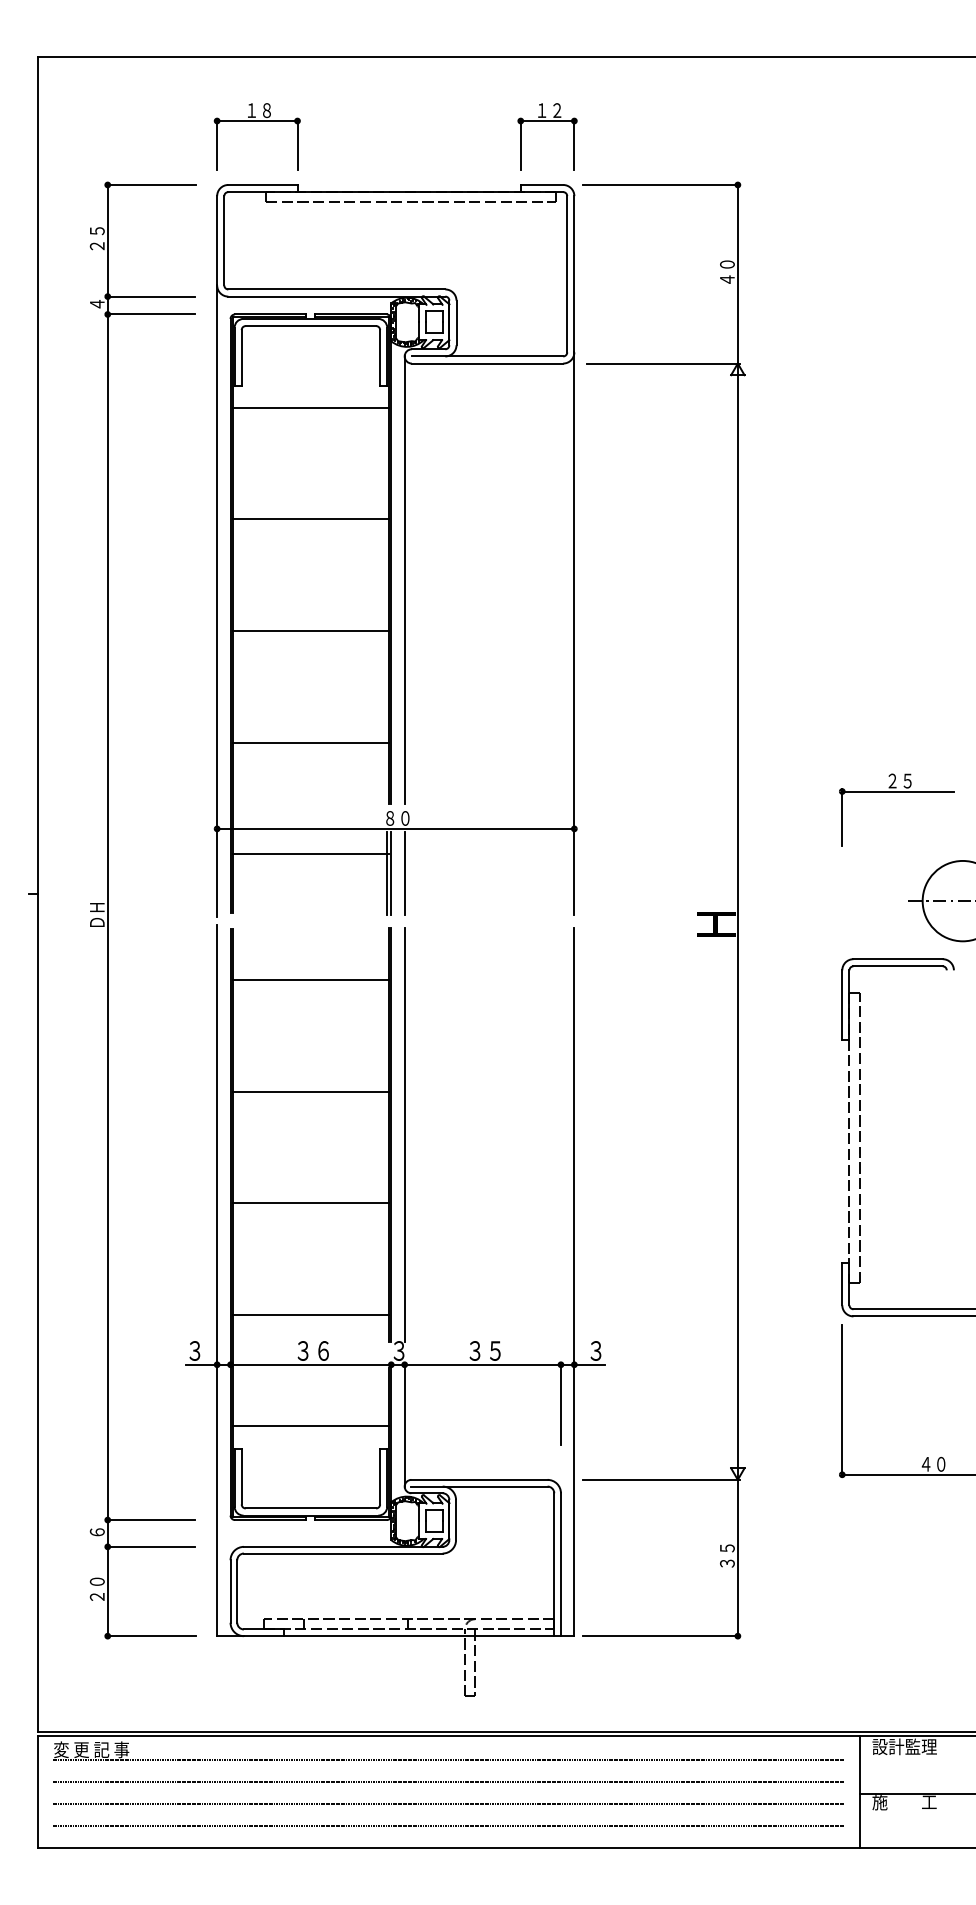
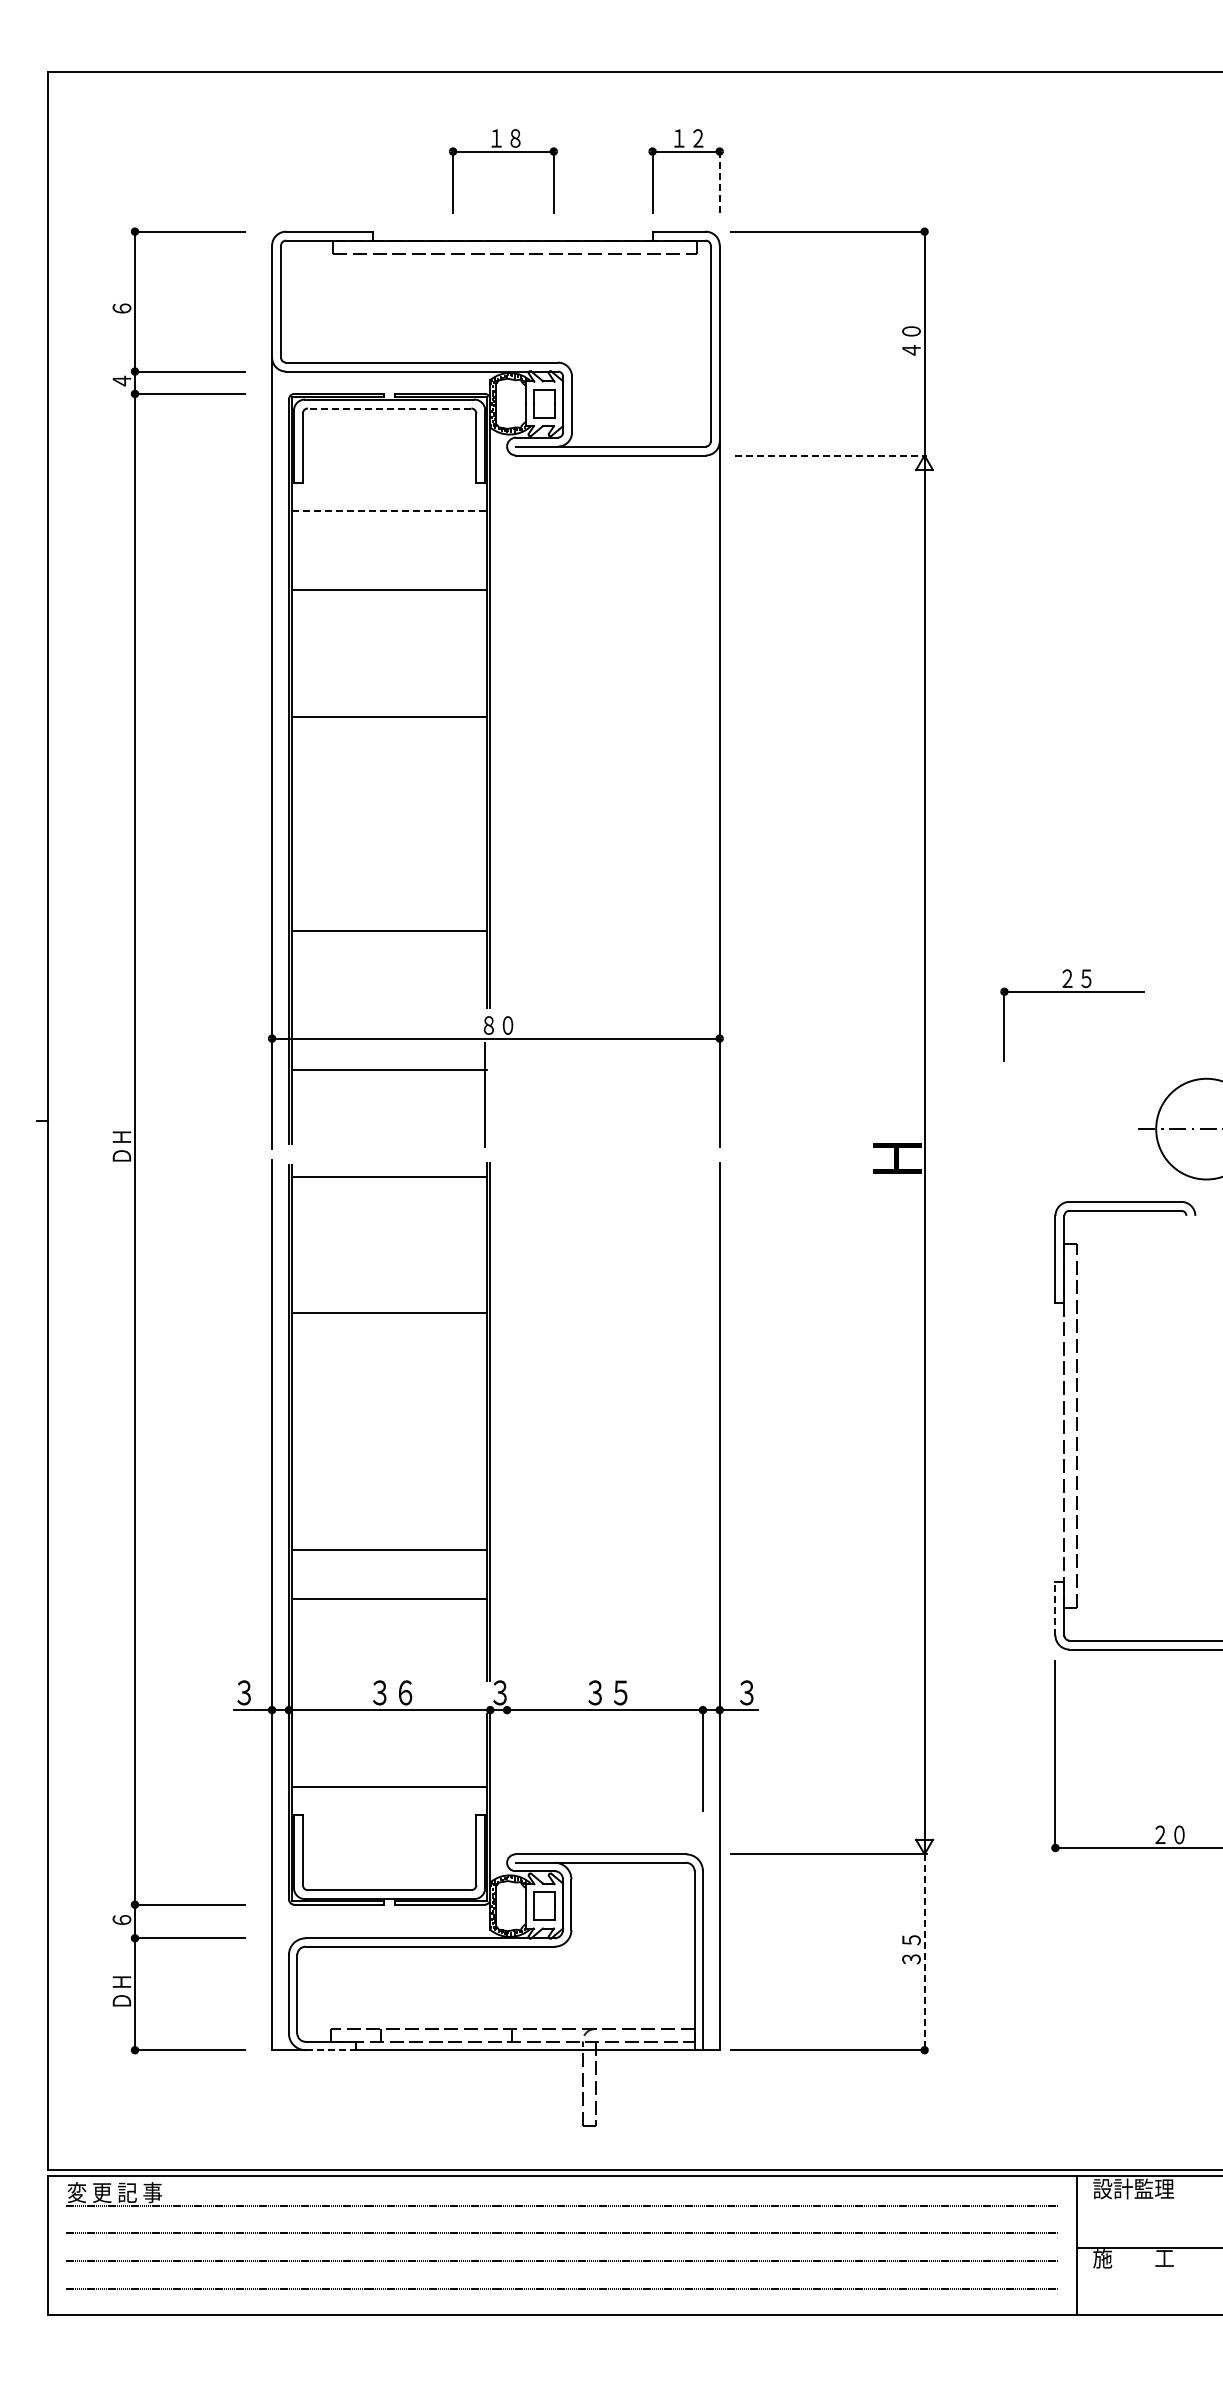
part: (257, 121) -> (503, 152), moved
line: (574, 144) -> (719, 180), solid -> dashed
text: (96, 238) -> (121, 298), ２５ -> ６
line: (310, 326) -> (389, 408), solid -> dashed
line: (663, 363) -> (831, 455), solid -> dashed
line: (311, 408) -> (390, 511), solid -> dashed
line: (310, 519) -> (389, 589), moved
line: (405, 579) -> (507, 726), removed
line: (310, 630) -> (389, 716), moved
part: (896, 792) -> (1072, 992), moved
line: (391, 873) -> (490, 1094), removed
line: (405, 873) -> (507, 1094), removed
line: (310, 980) -> (389, 1177), moved
line: (310, 1092) -> (389, 1313), moved
line: (405, 1135) -> (507, 1422), removed
line: (310, 1203) -> (389, 1550), moved
line: (842, 1283) -> (1055, 1608), solid -> dashed
line: (310, 1314) -> (389, 1598), moved
line: (405, 1426) -> (507, 1787), removed
text: (926, 1464) -> (1160, 1834), ４０ -> ２０
line: (737, 1558) -> (924, 1952), solid -> dashed
text: (96, 1589) -> (121, 1991), ２０ -> ＤＨ
line: (264, 1636) -> (331, 2050), solid -> dashed

